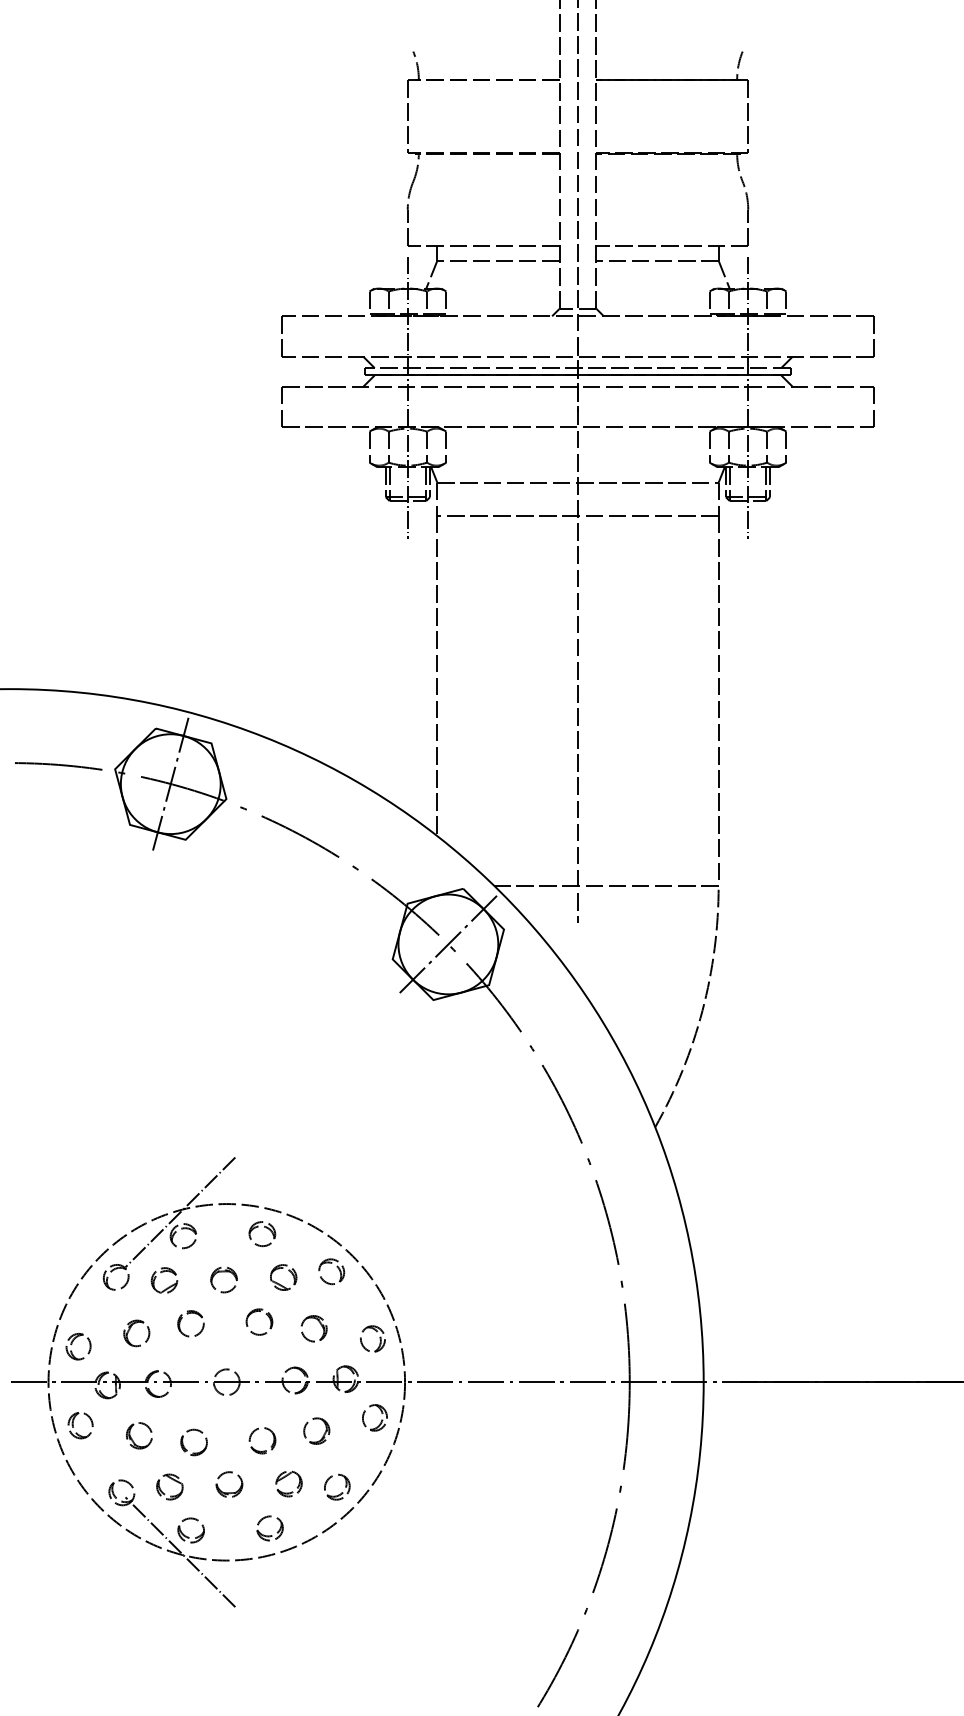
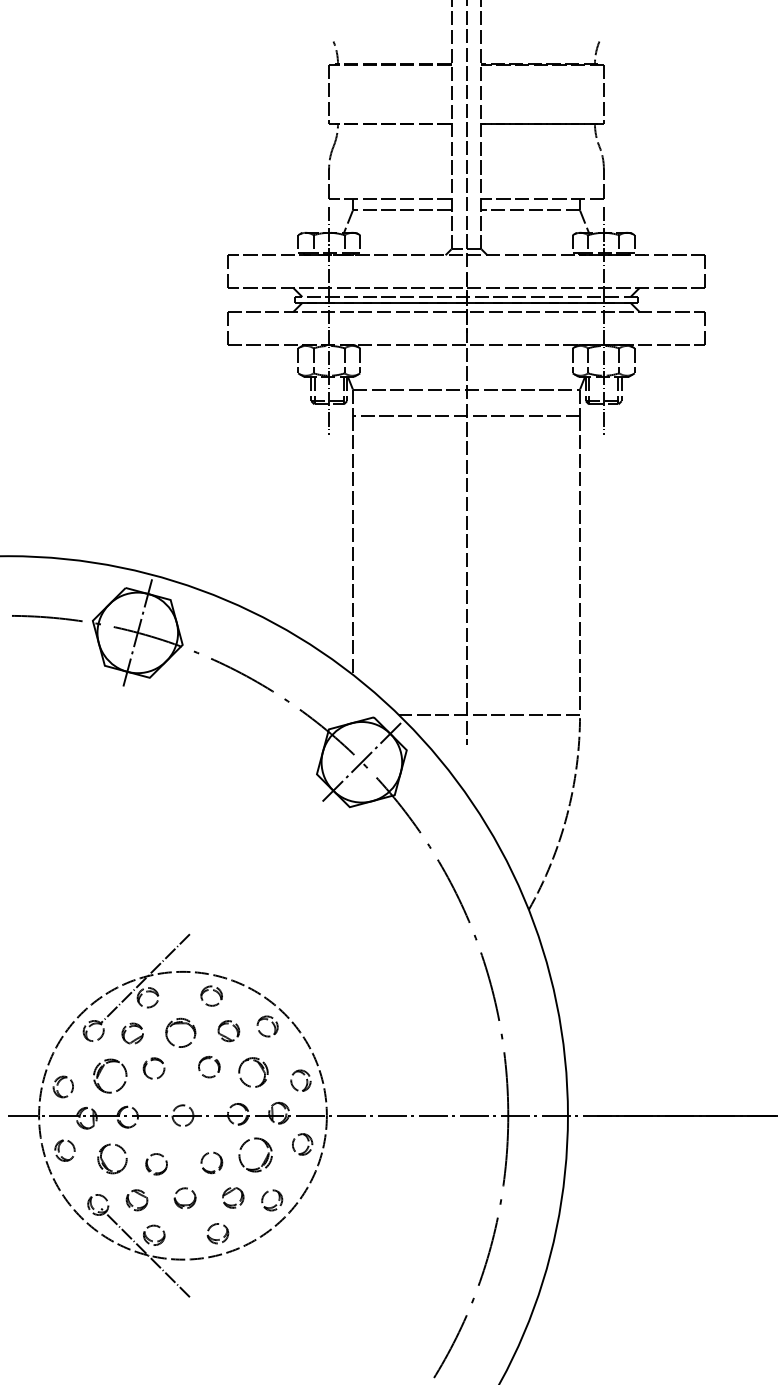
part: (223, 1280) -> (180, 1033), size x1.4
part: (314, 1328) -> (253, 1072), size x1.4
part: (136, 1333) -> (110, 1076), size x1.6
part: (316, 1431) -> (255, 1155), size x1.6
part: (139, 1435) -> (112, 1158), size x1.4

